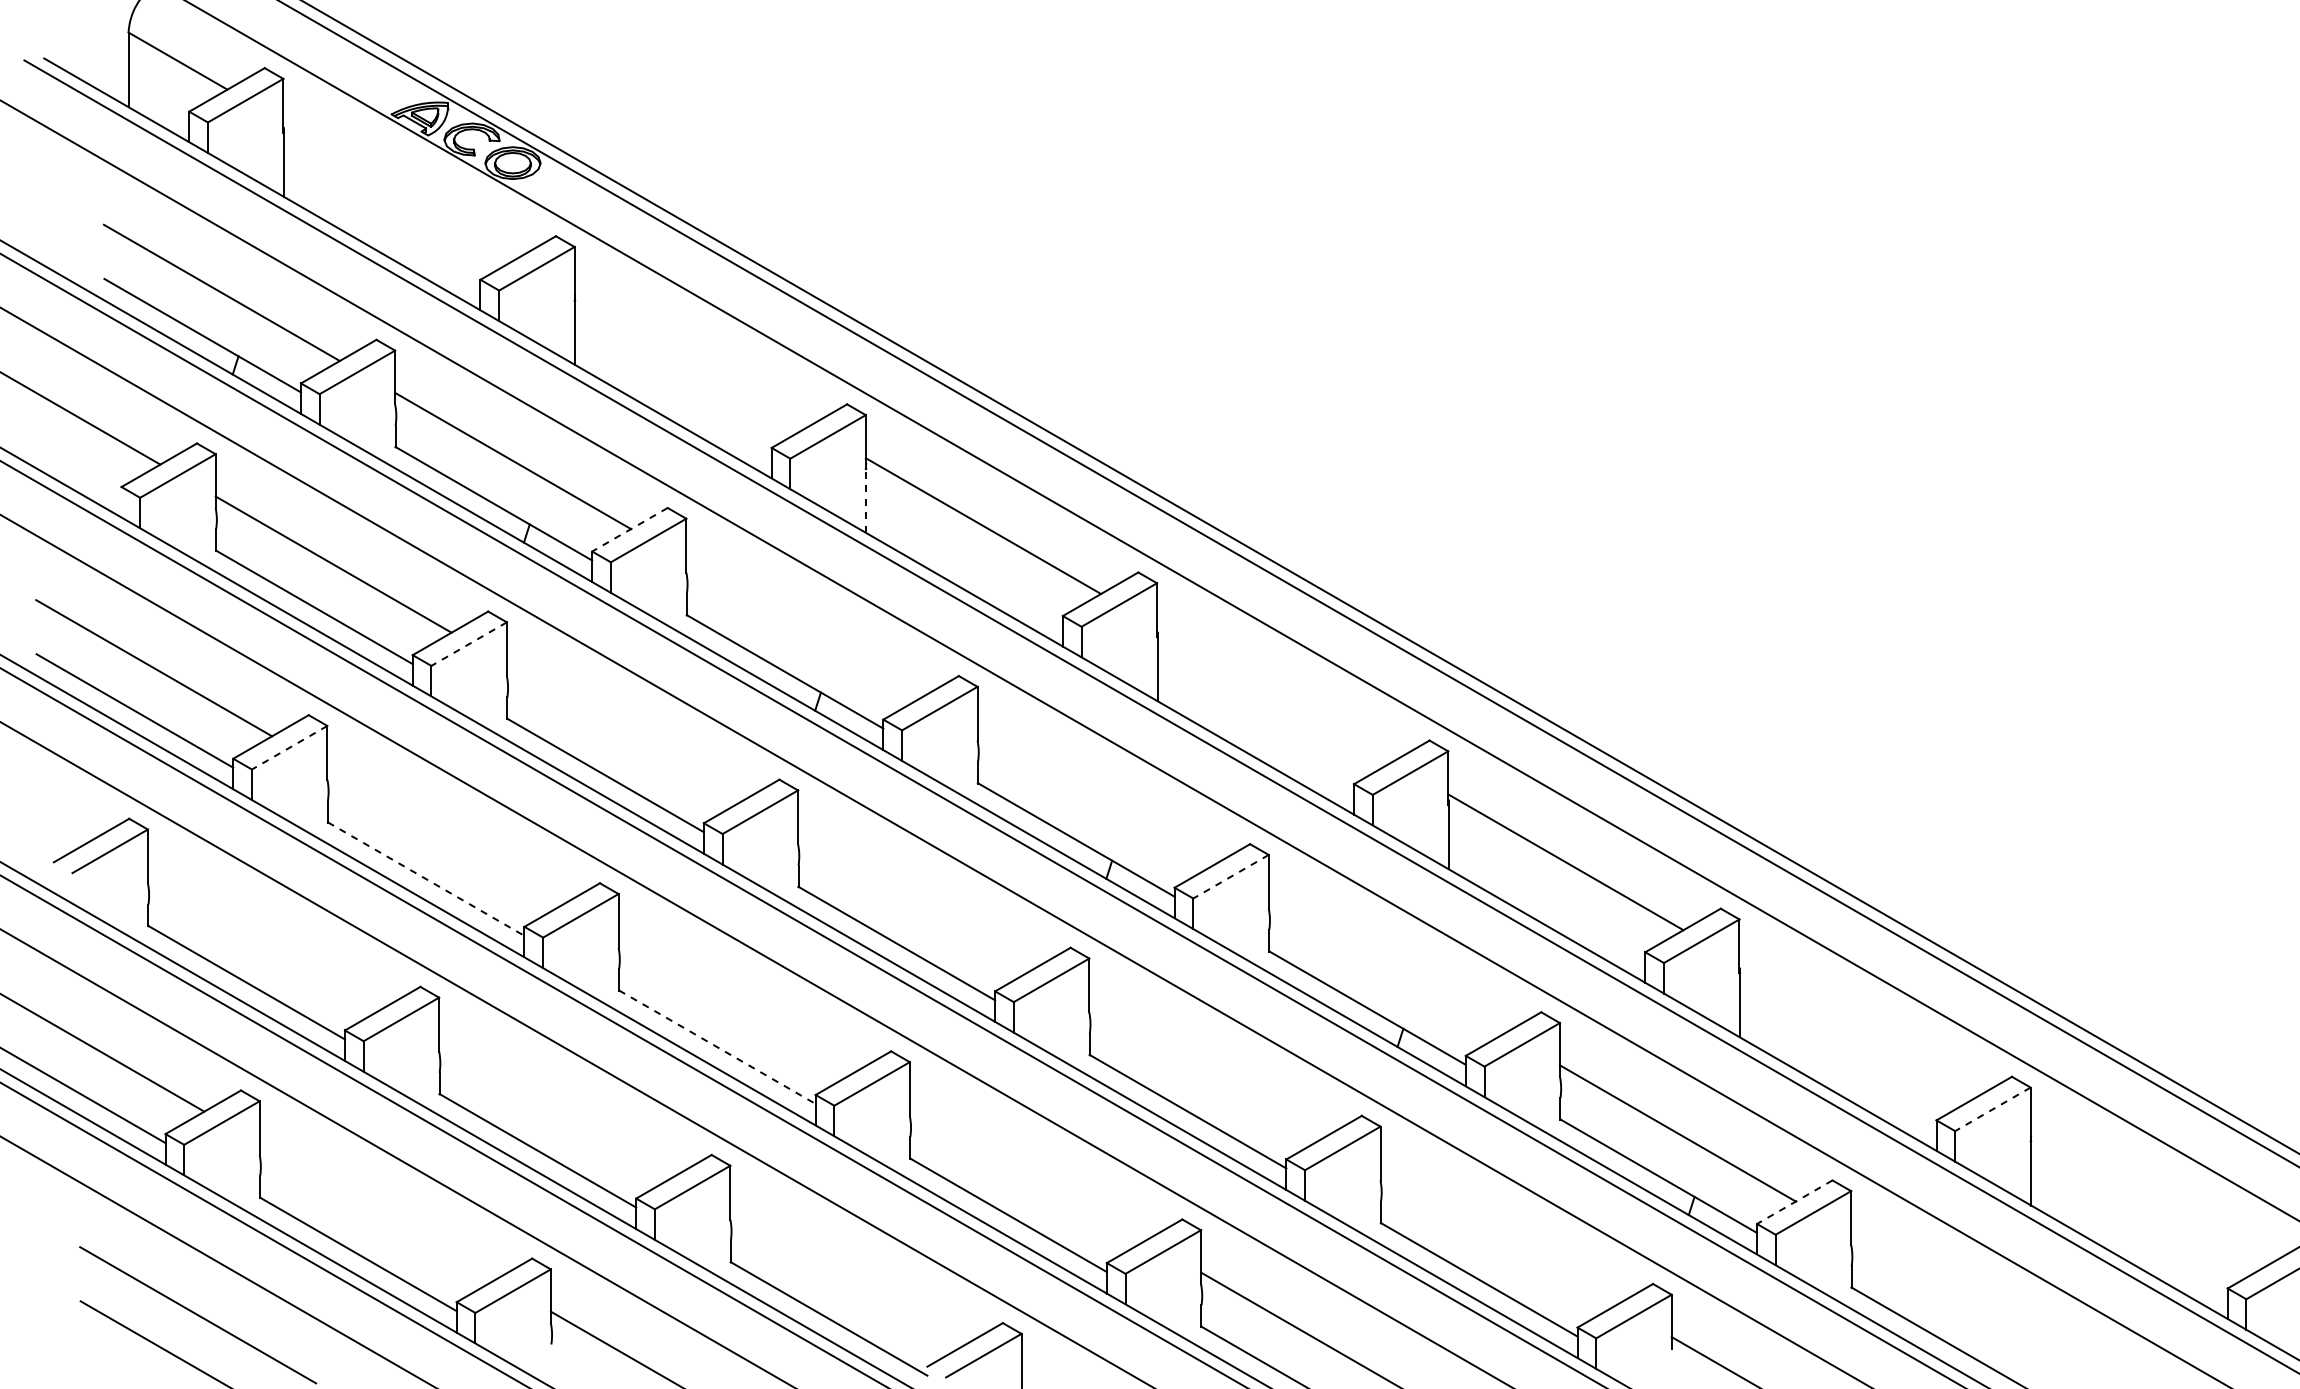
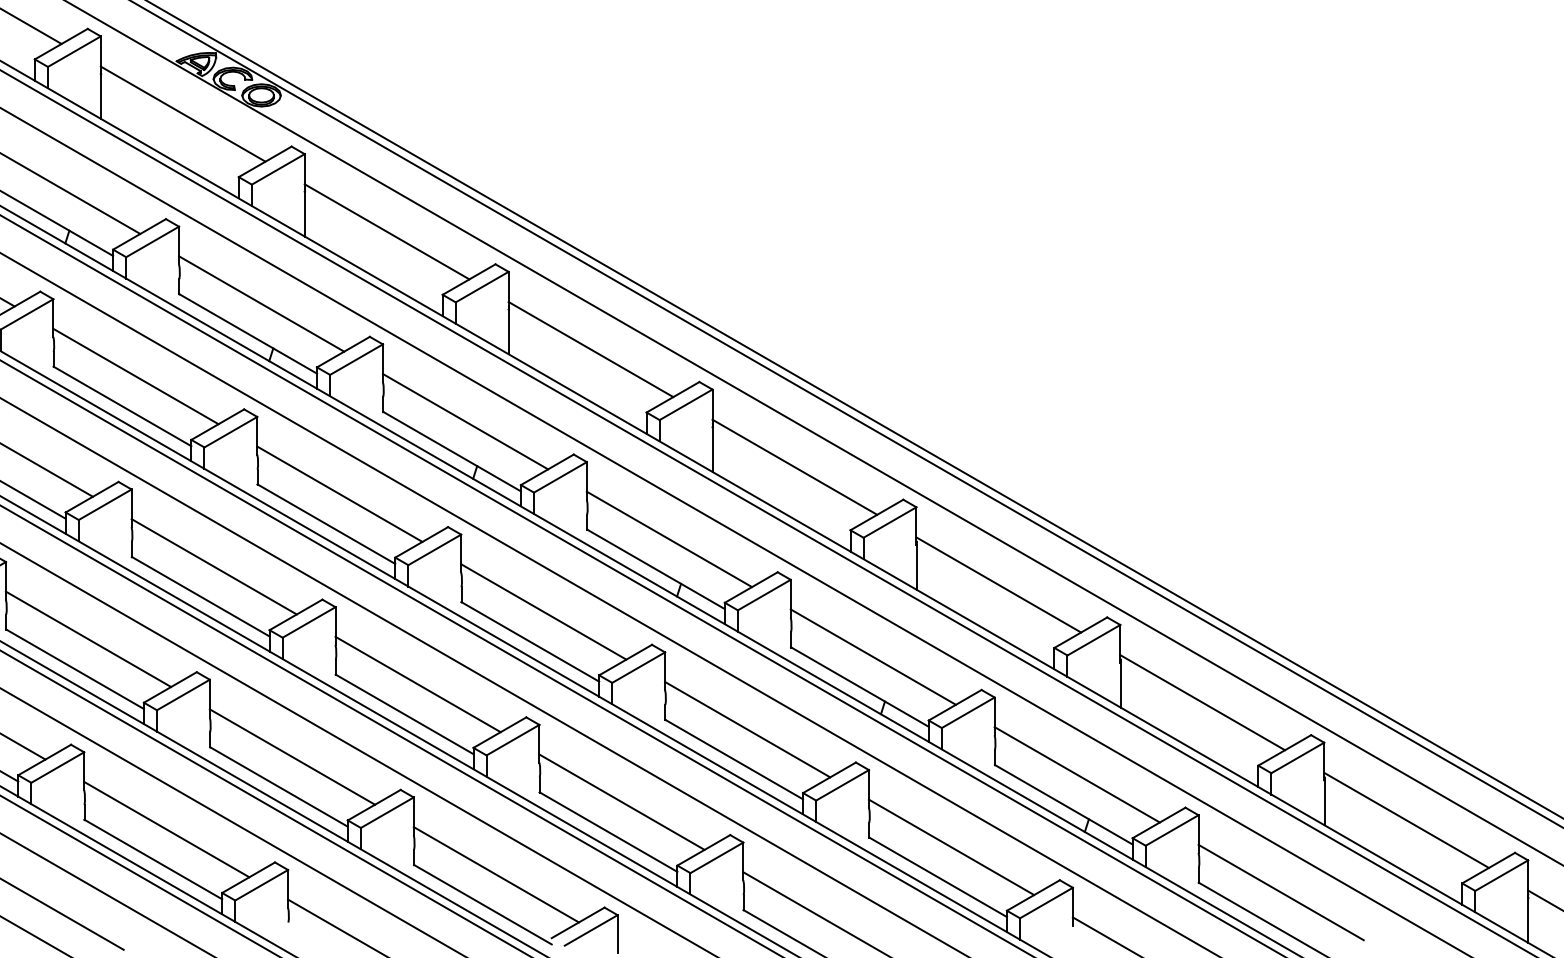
line: (400, 189) -> (182, 113), added
line: (691, 357) -> (386, 231), added
line: (866, 498) -> (509, 330), dashed -> solid
line: (629, 529) -> (343, 351), dashed -> solid
line: (804, 629) -> (465, 421), added
line: (469, 644) -> (231, 432), dashed -> solid
line: (1274, 694) -> (794, 467), added
line: (624, 732) -> (339, 494), added
line: (289, 747) -> (105, 504), dashed -> solid
line: (1095, 797) -> (669, 539), added
line: (445, 836) -> (214, 566), added
line: (1231, 876) -> (764, 594), dashed -> solid
line: (426, 879) -> (201, 597), dashed -> solid
line: (916, 900) -> (544, 611), added
line: (265, 939) -> (88, 639), added
line: (1386, 965) -> (873, 657), added
line: (736, 1004) -> (418, 684), added
line: (1856, 1030) -> (1202, 702), added
line: (717, 1047) -> (404, 714), dashed -> solid
line: (1207, 1068) -> (747, 729), added
line: (557, 1107) -> (292, 756), added
line: (1992, 1109) -> (1297, 758), dashed -> solid
line: (1027, 1172) -> (621, 802), added
line: (2147, 1198) -> (1406, 820), added
line: (1794, 1202) -> (1158, 823), dashed -> solid
line: (377, 1211) -> (166, 829), added
line: (1498, 1236) -> (951, 846), added
line: (848, 1276) -> (496, 874), added
line: (1969, 1301) -> (1281, 892), added

